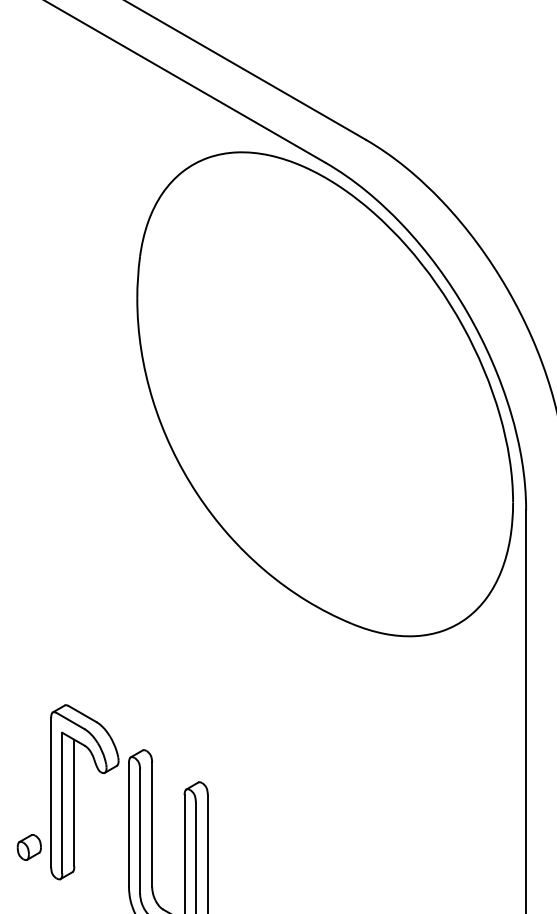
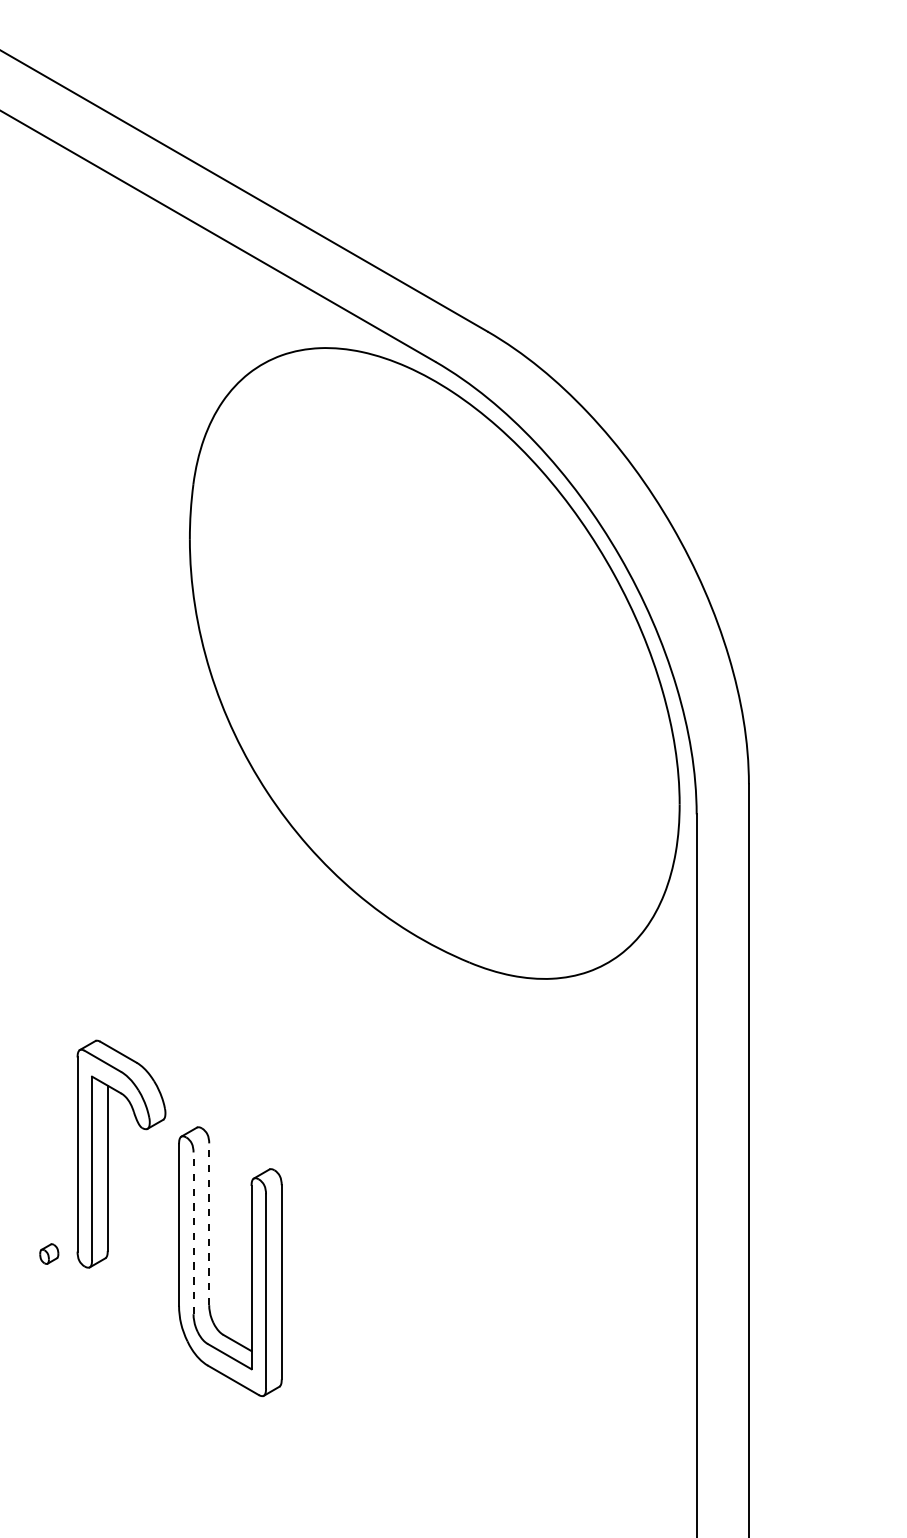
part: (74, 791) -> (108, 1153), moved
line: (152, 824) -> (209, 1224), solid -> dashed
line: (140, 831) -> (193, 1233), solid -> dashed
part: (29, 846) -> (49, 1253), size x0.6

